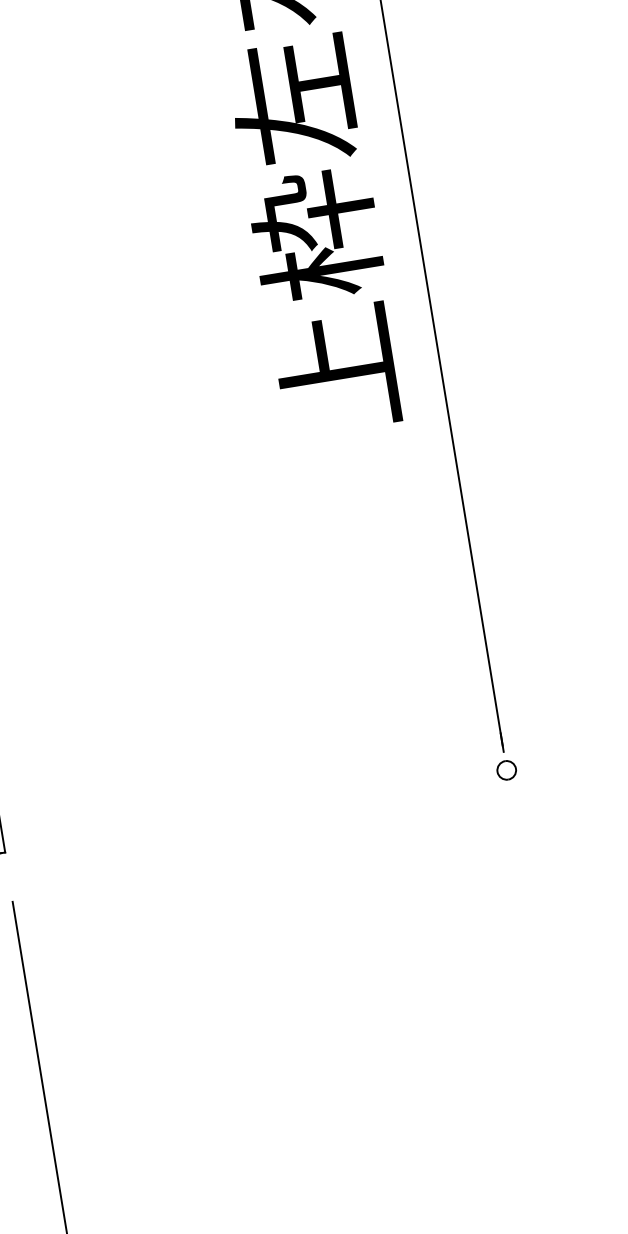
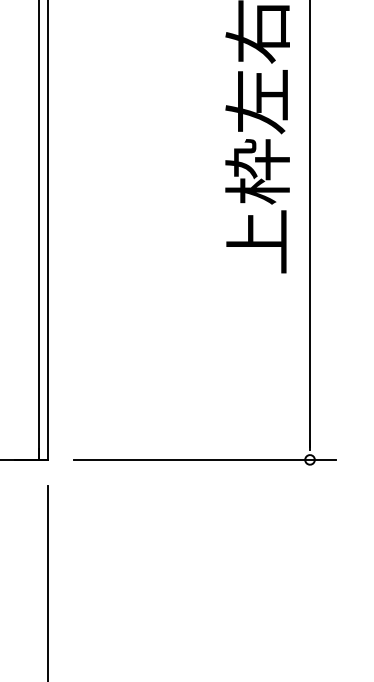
line: (304, 802) -> (204, 459), added

